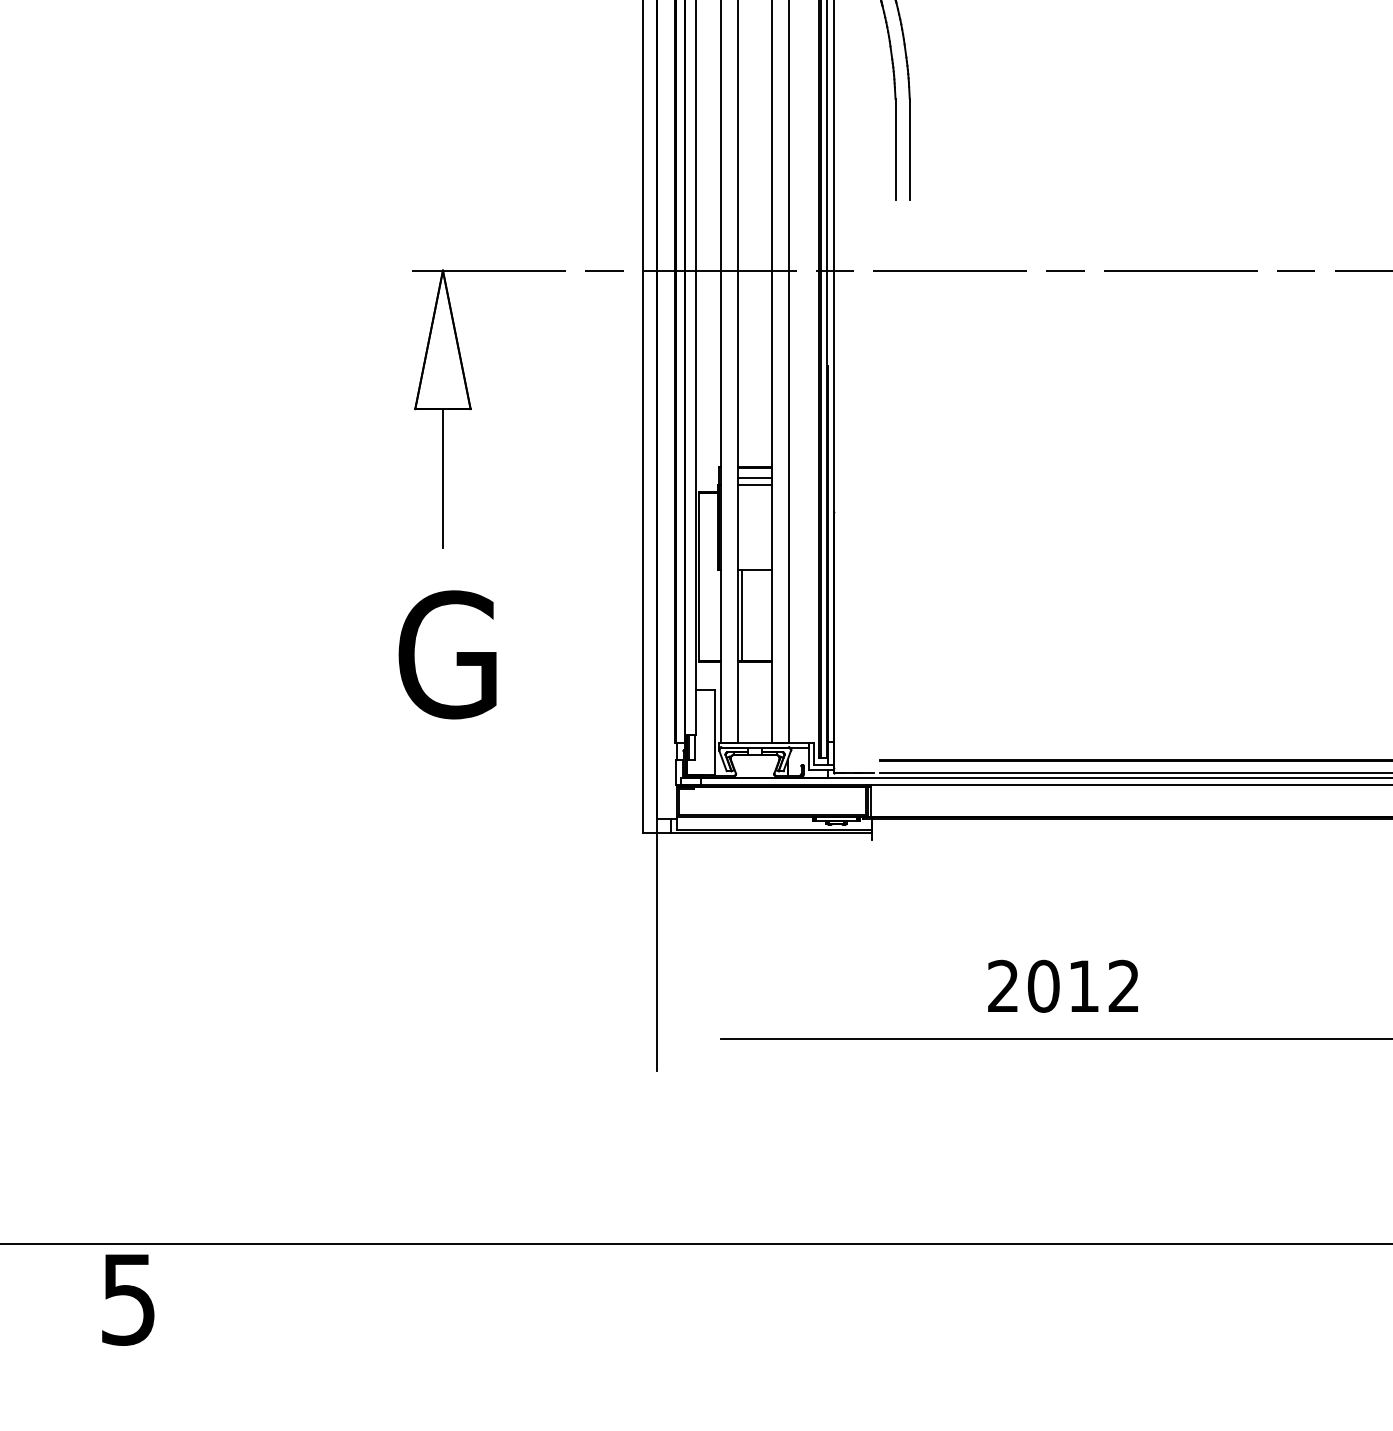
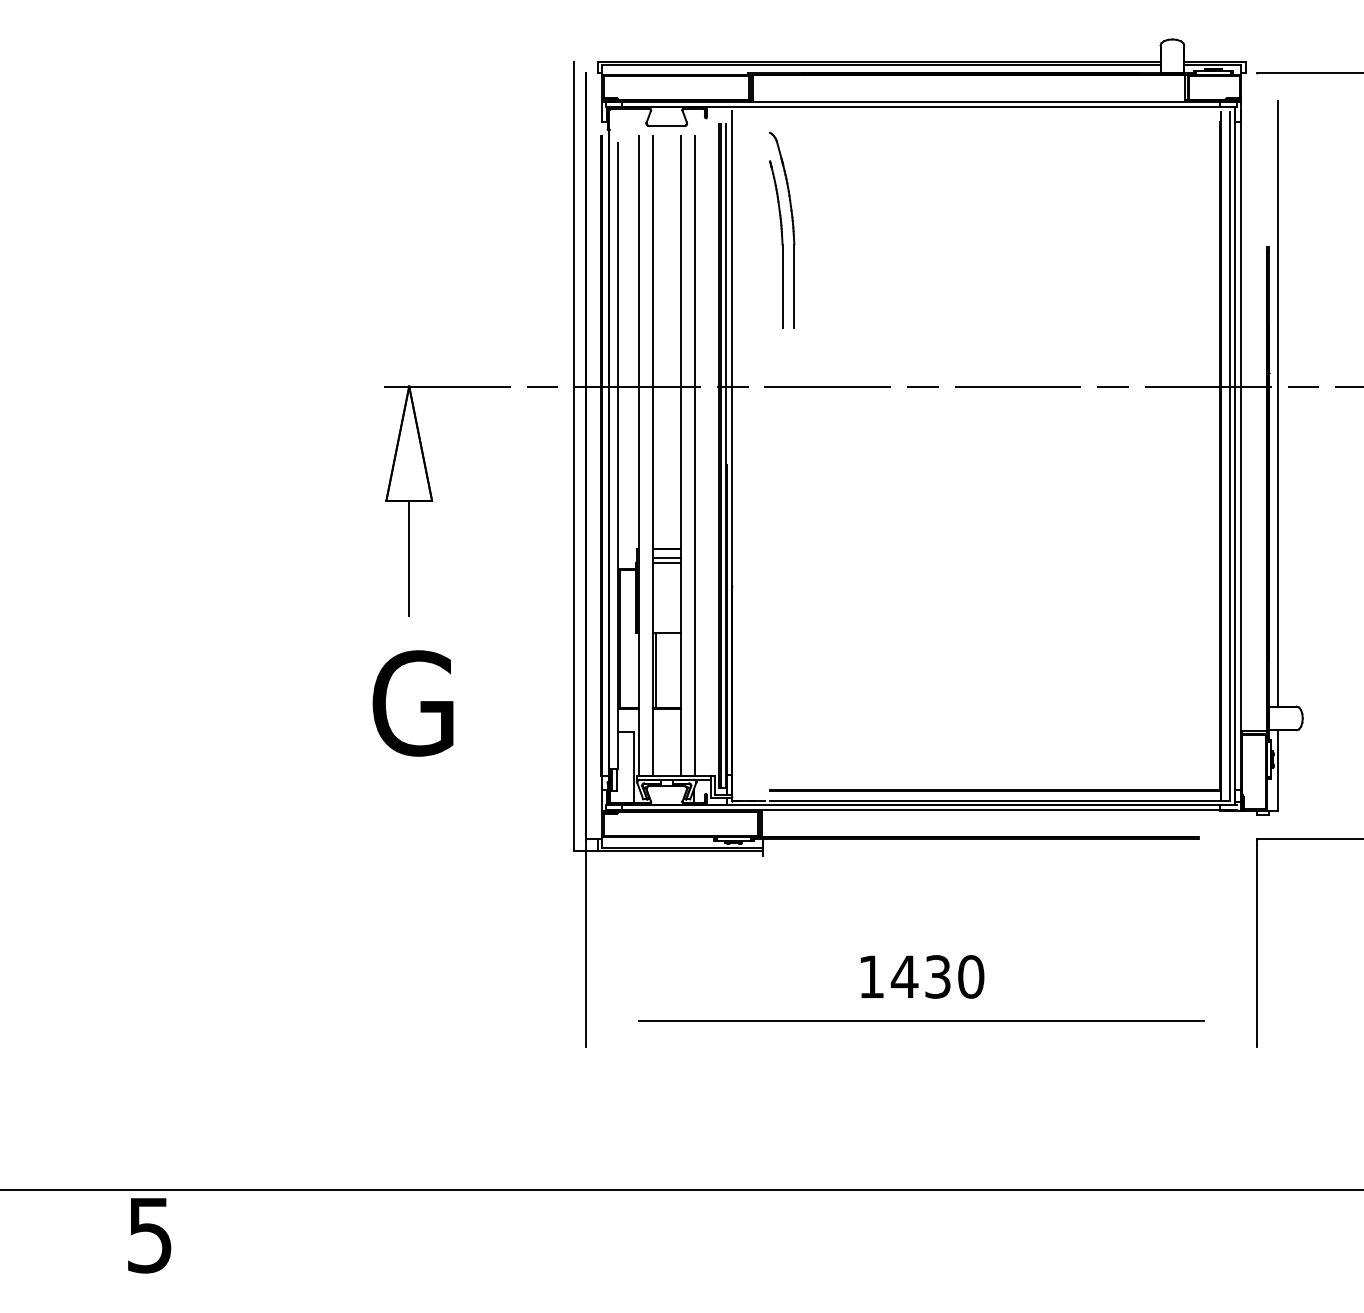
text: (1063, 985) -> (921, 976), 2012 -> 1430

